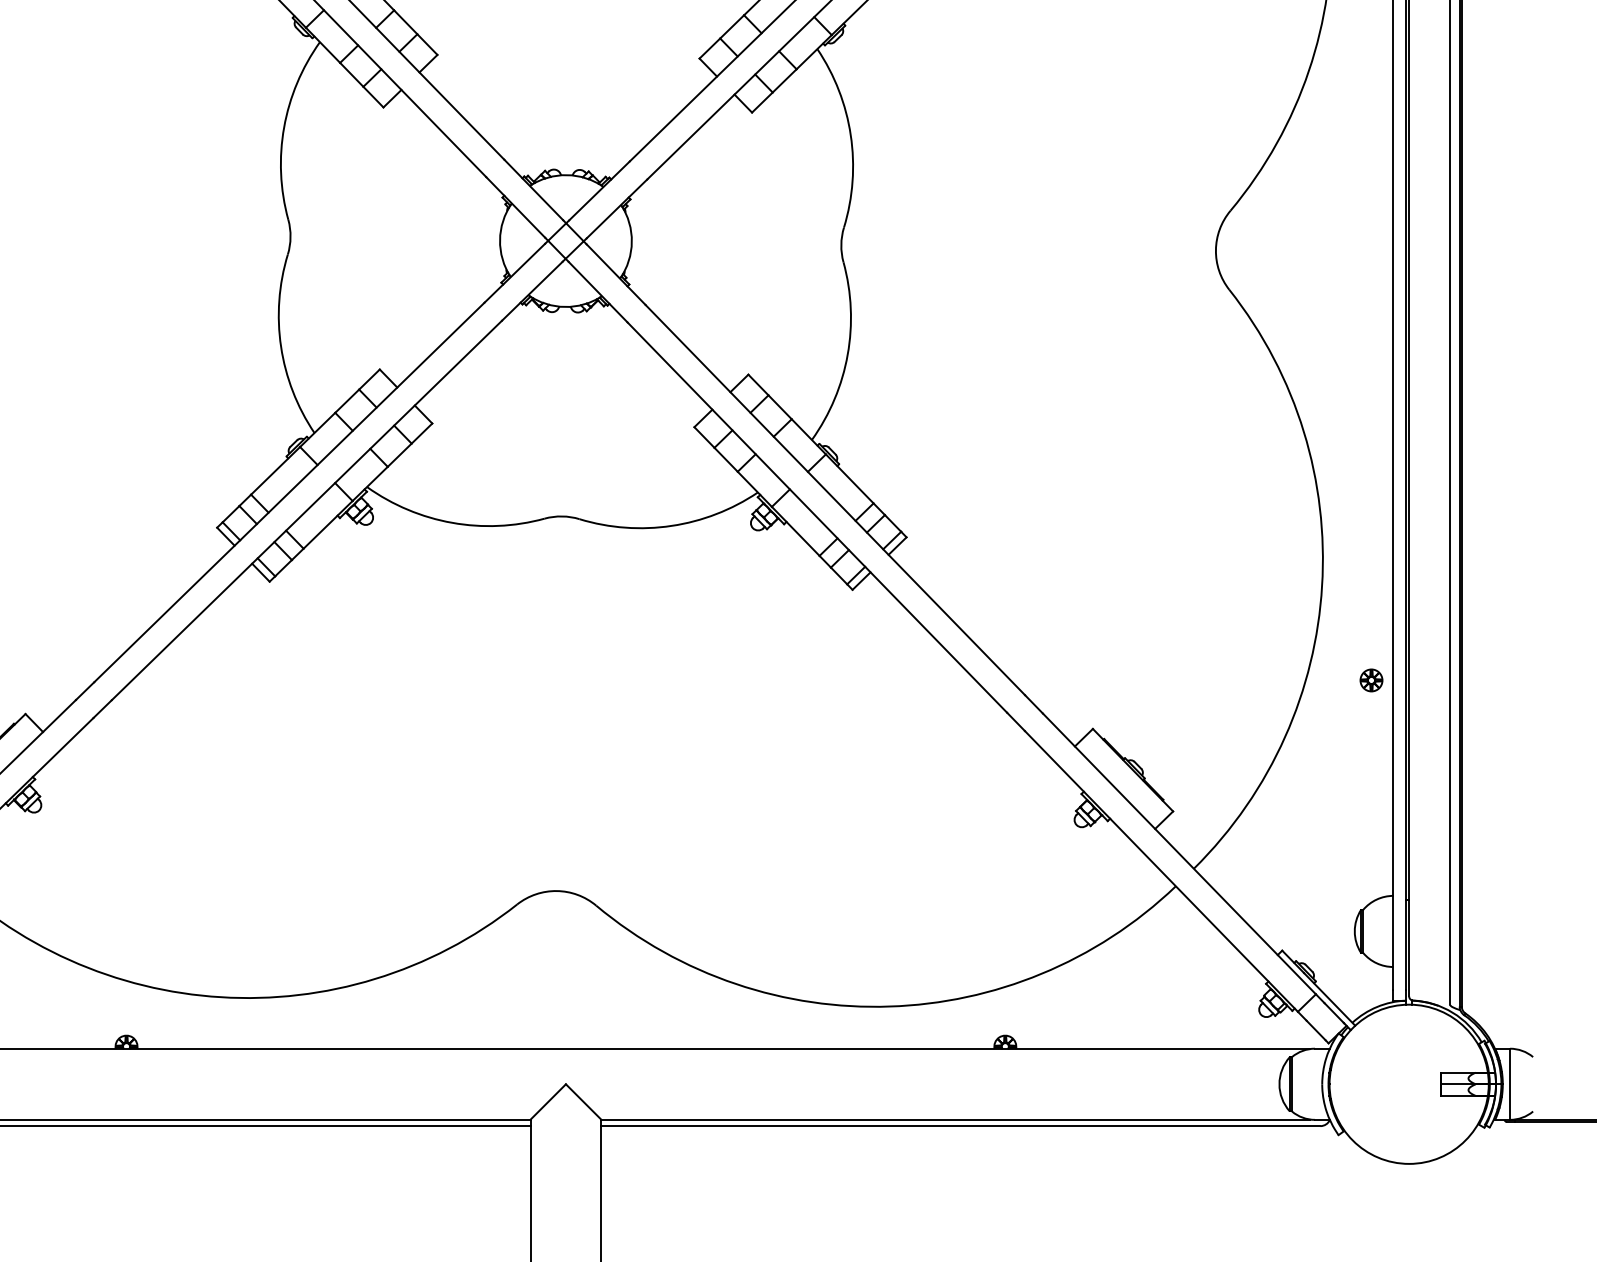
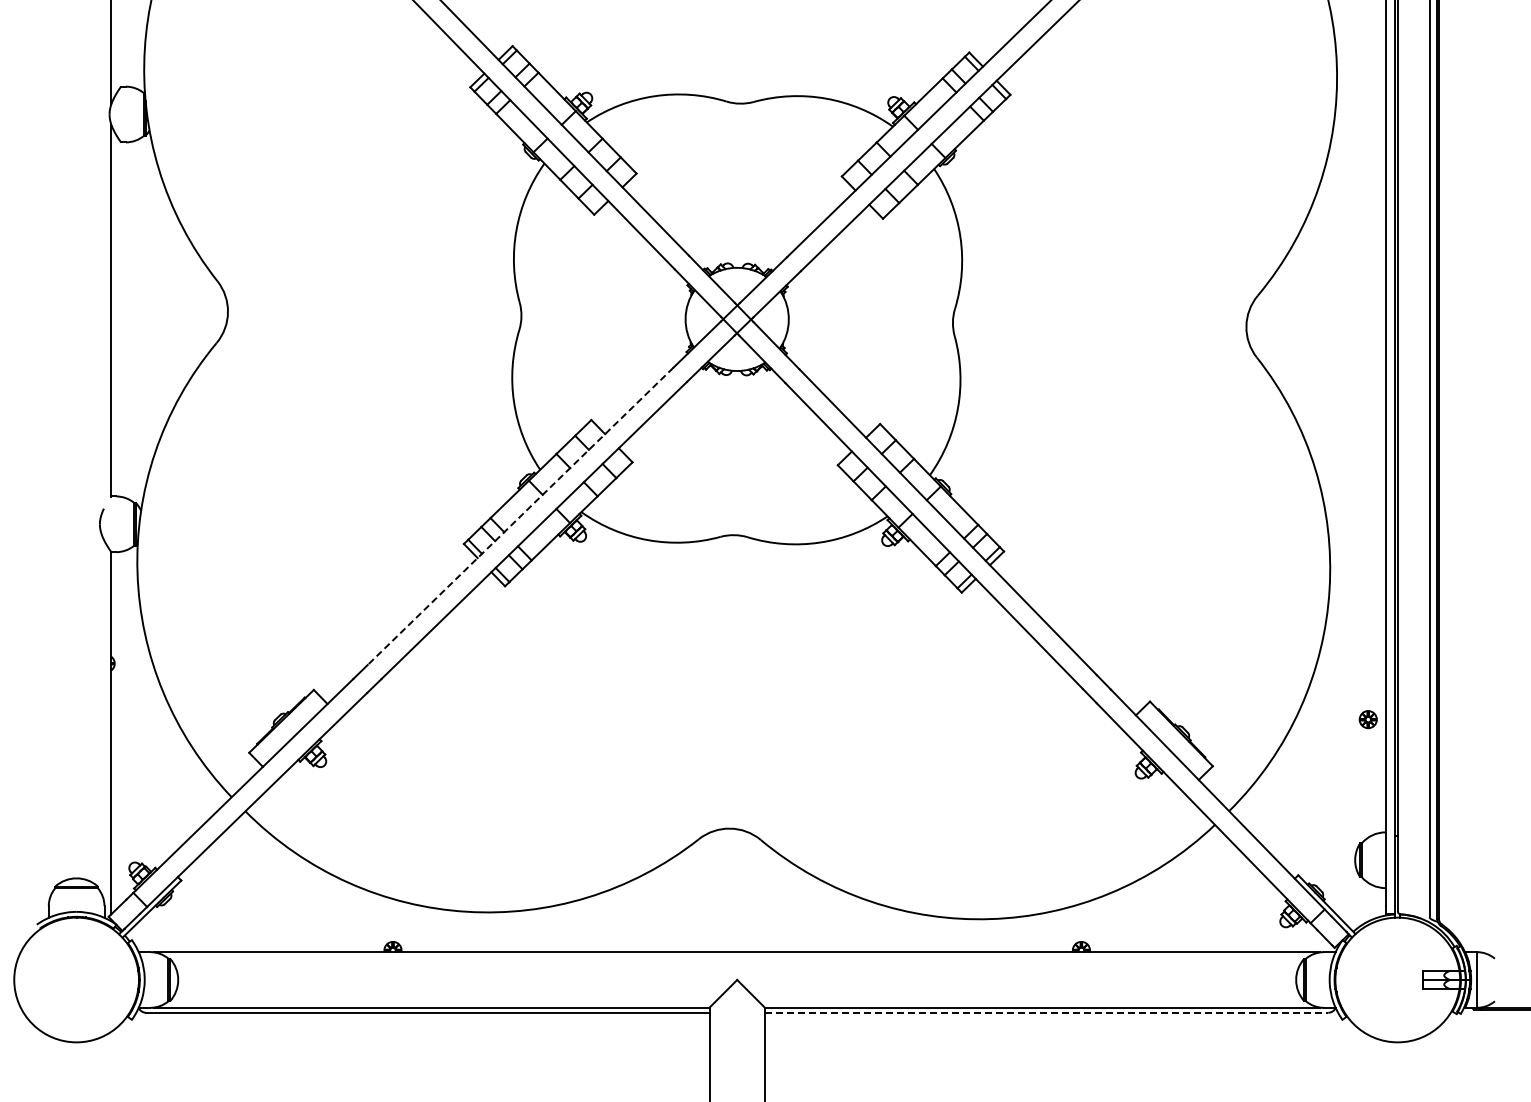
line: (289, 492) -> (520, 516), solid -> dashed
part: (1370, 680) -> (1367, 719), moved
line: (960, 1125) -> (1046, 1012), solid -> dashed

